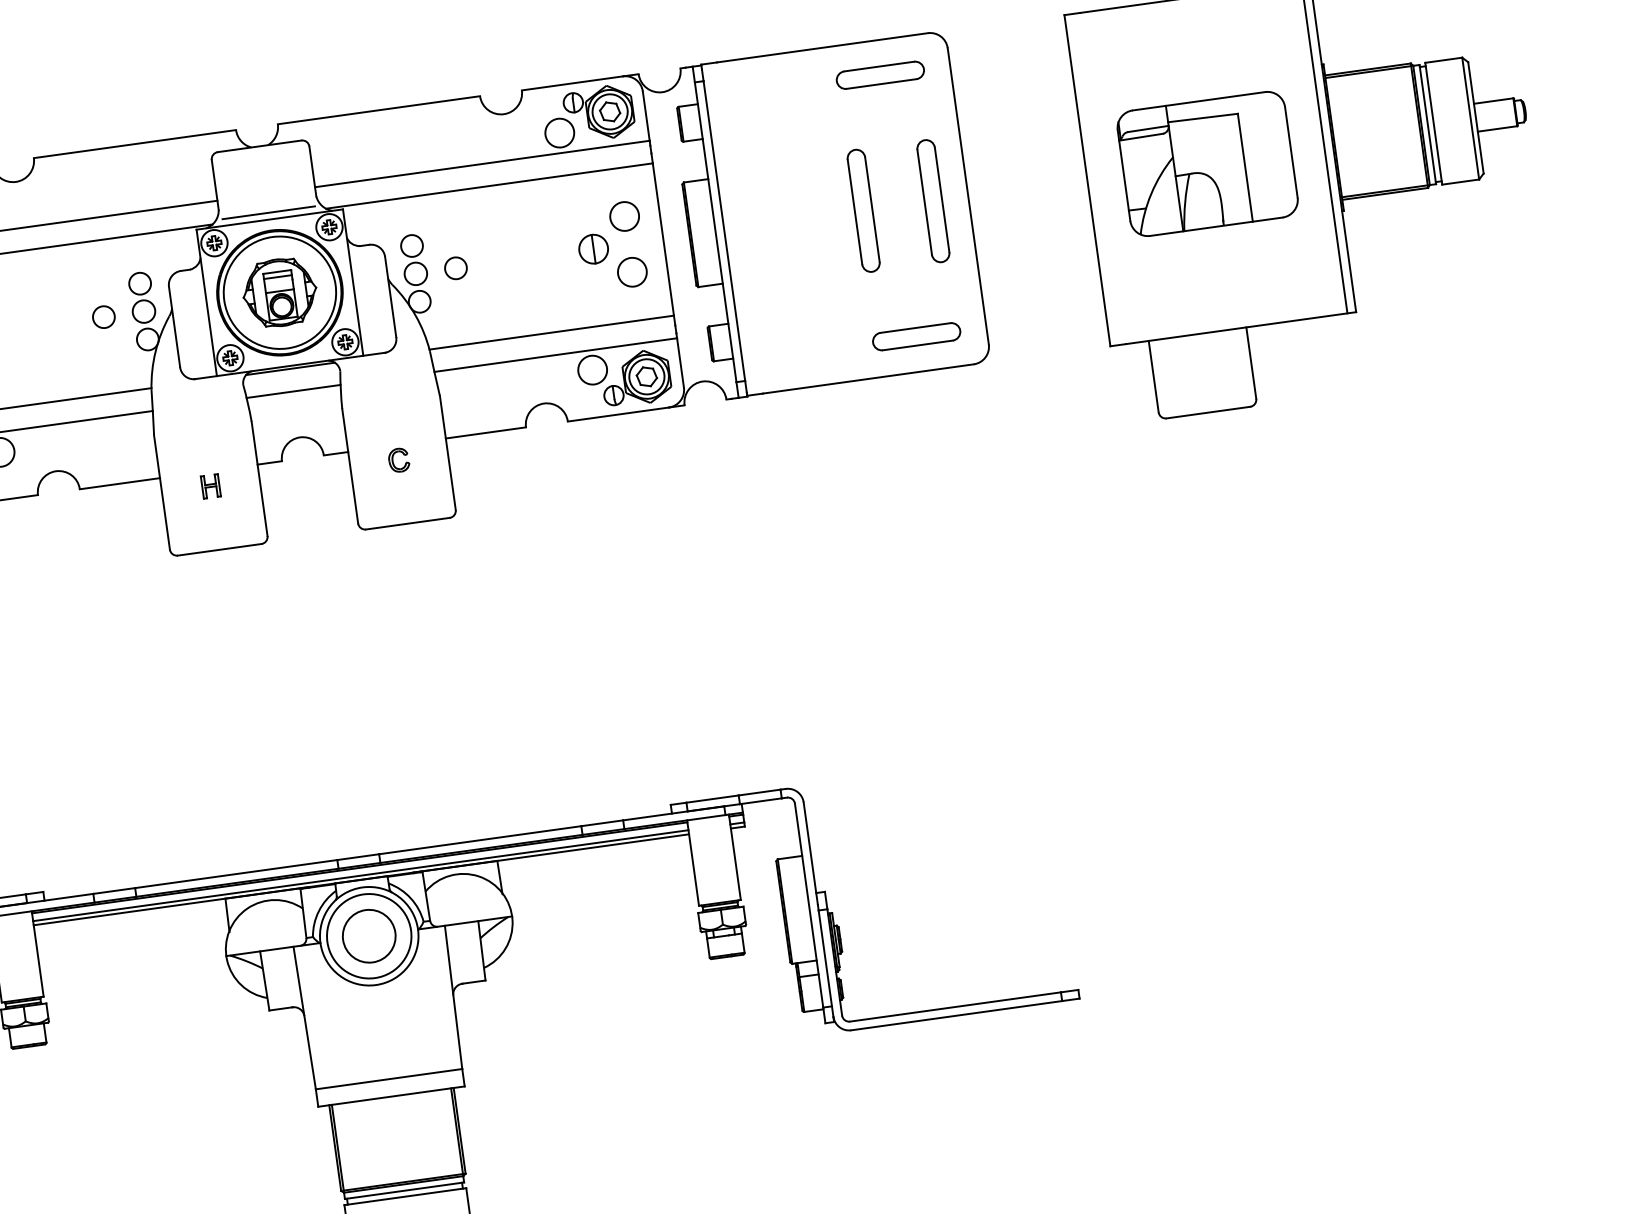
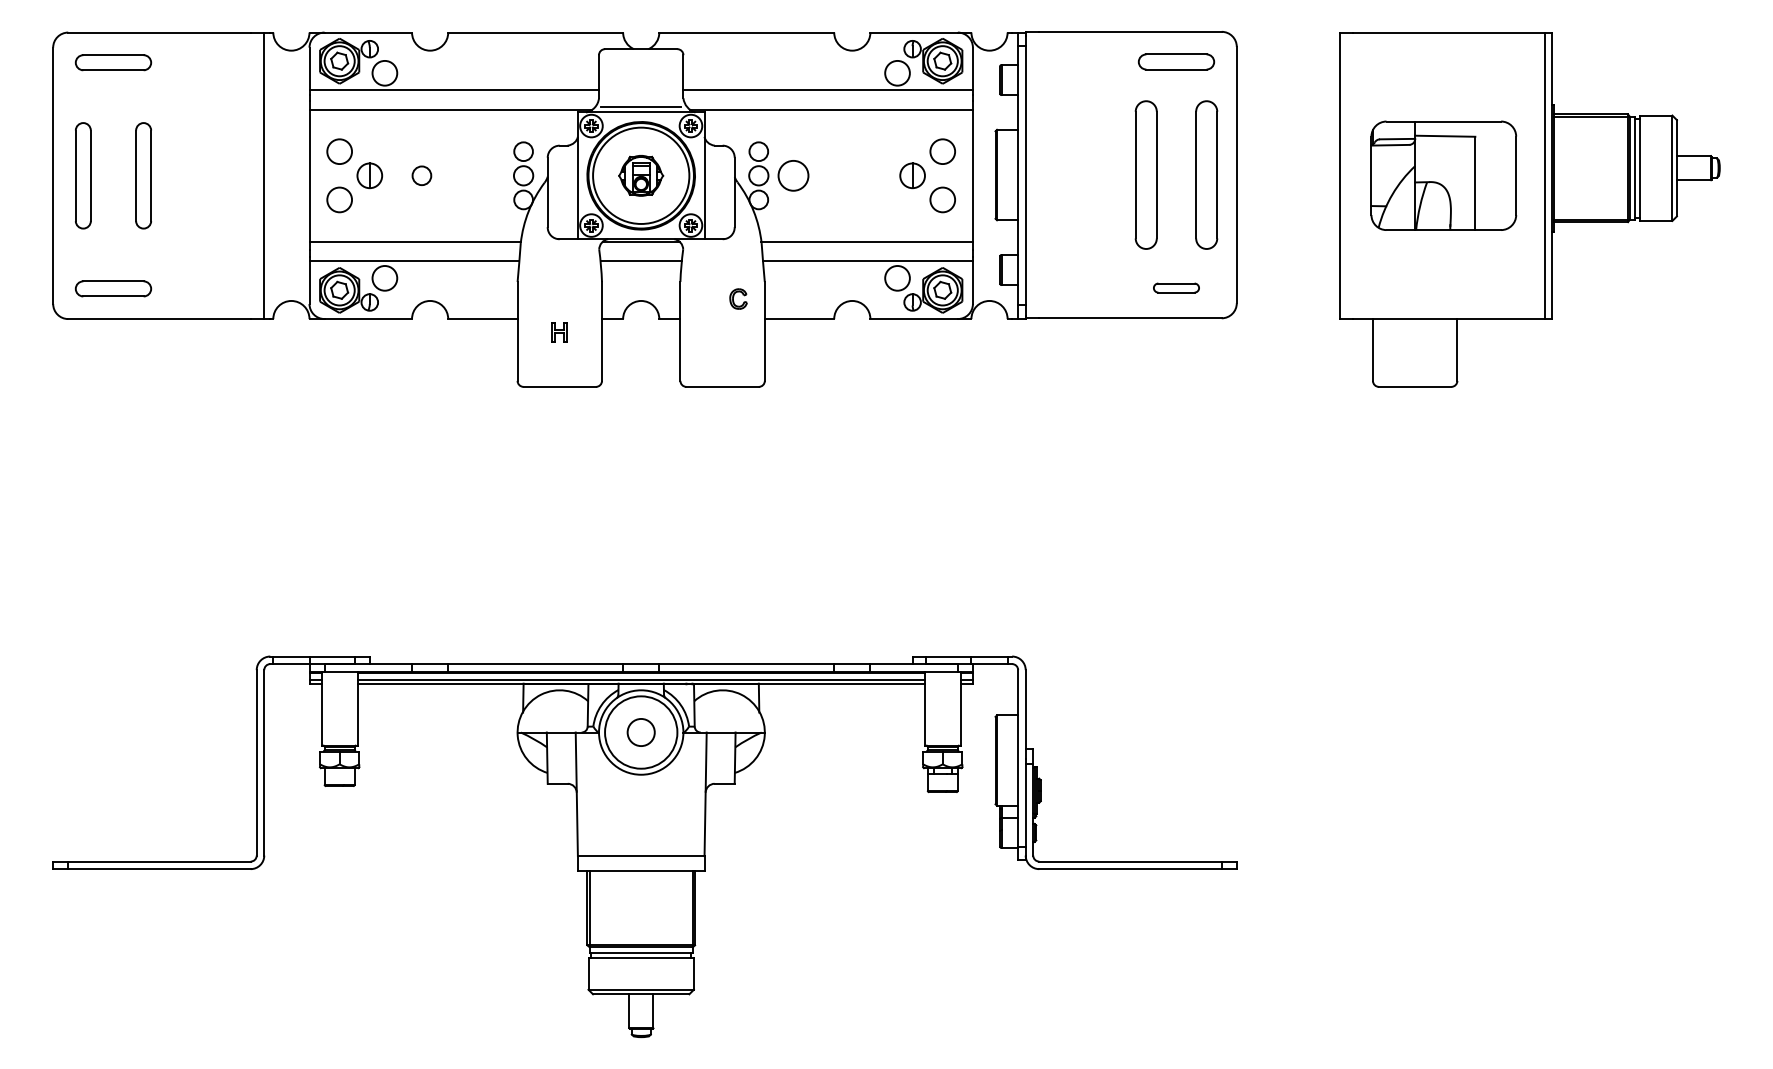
part: (933, 200) -> (1206, 174), size x1.4
part: (863, 210) -> (1146, 174), size x1.4
circle: (455, 267) -> (793, 175), size x1.6
part: (279, 292) -> (640, 175), size x0.7
circle: (103, 316) -> (421, 175), moved
part: (916, 335) -> (1176, 287), size x0.6
part: (398, 459) -> (738, 298), moved
circle: (368, 936) -> (640, 732), size x0.6

